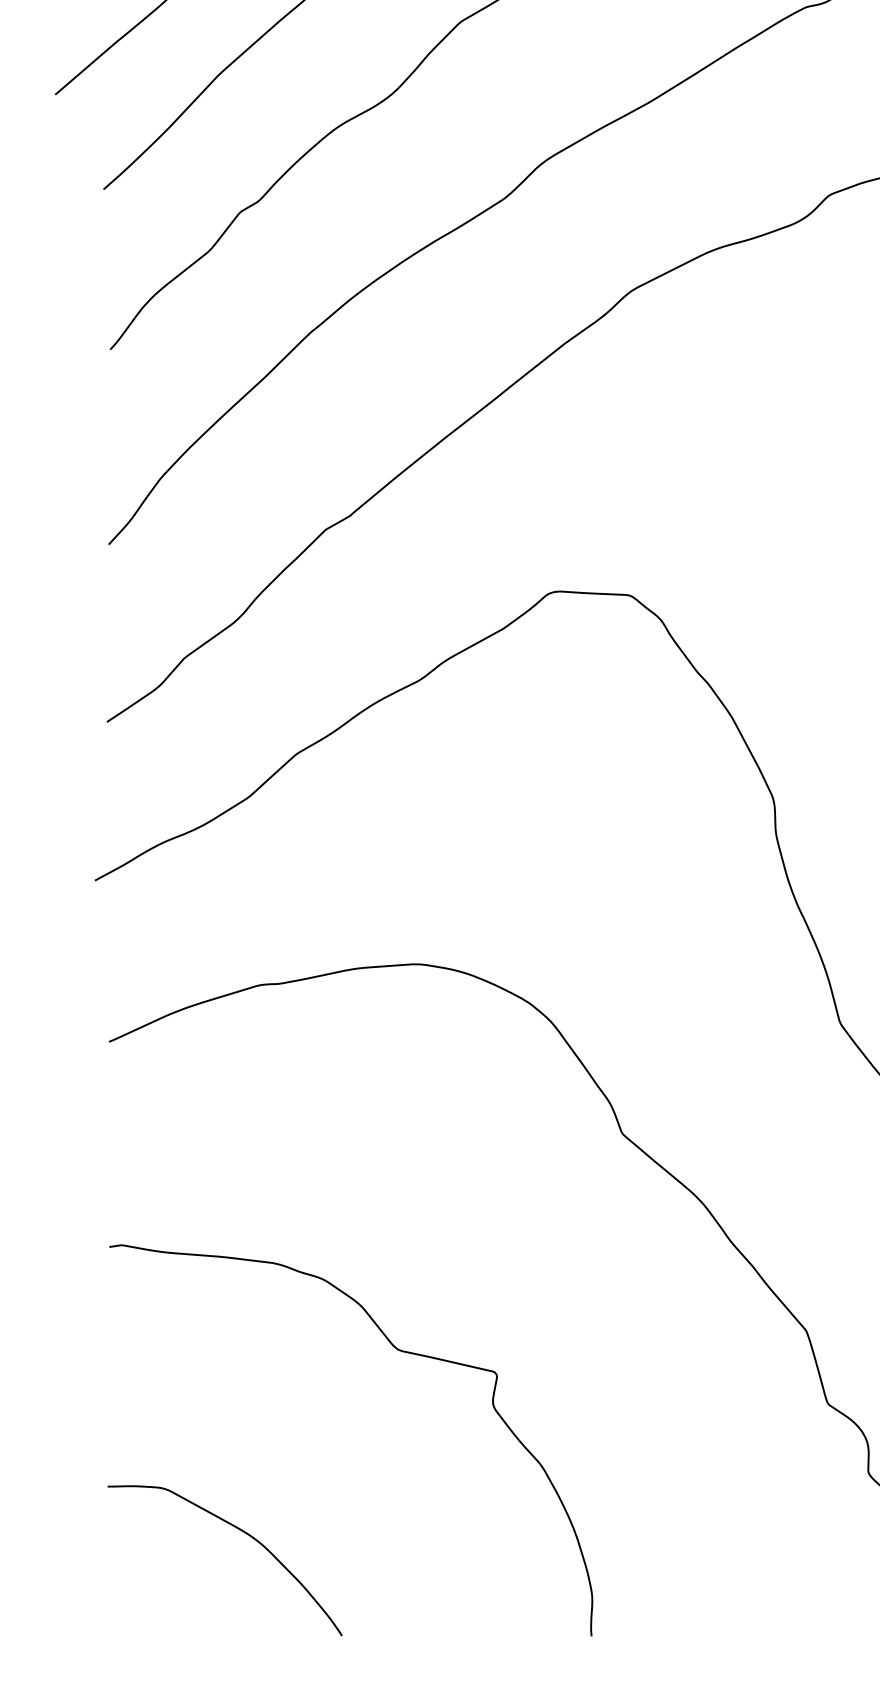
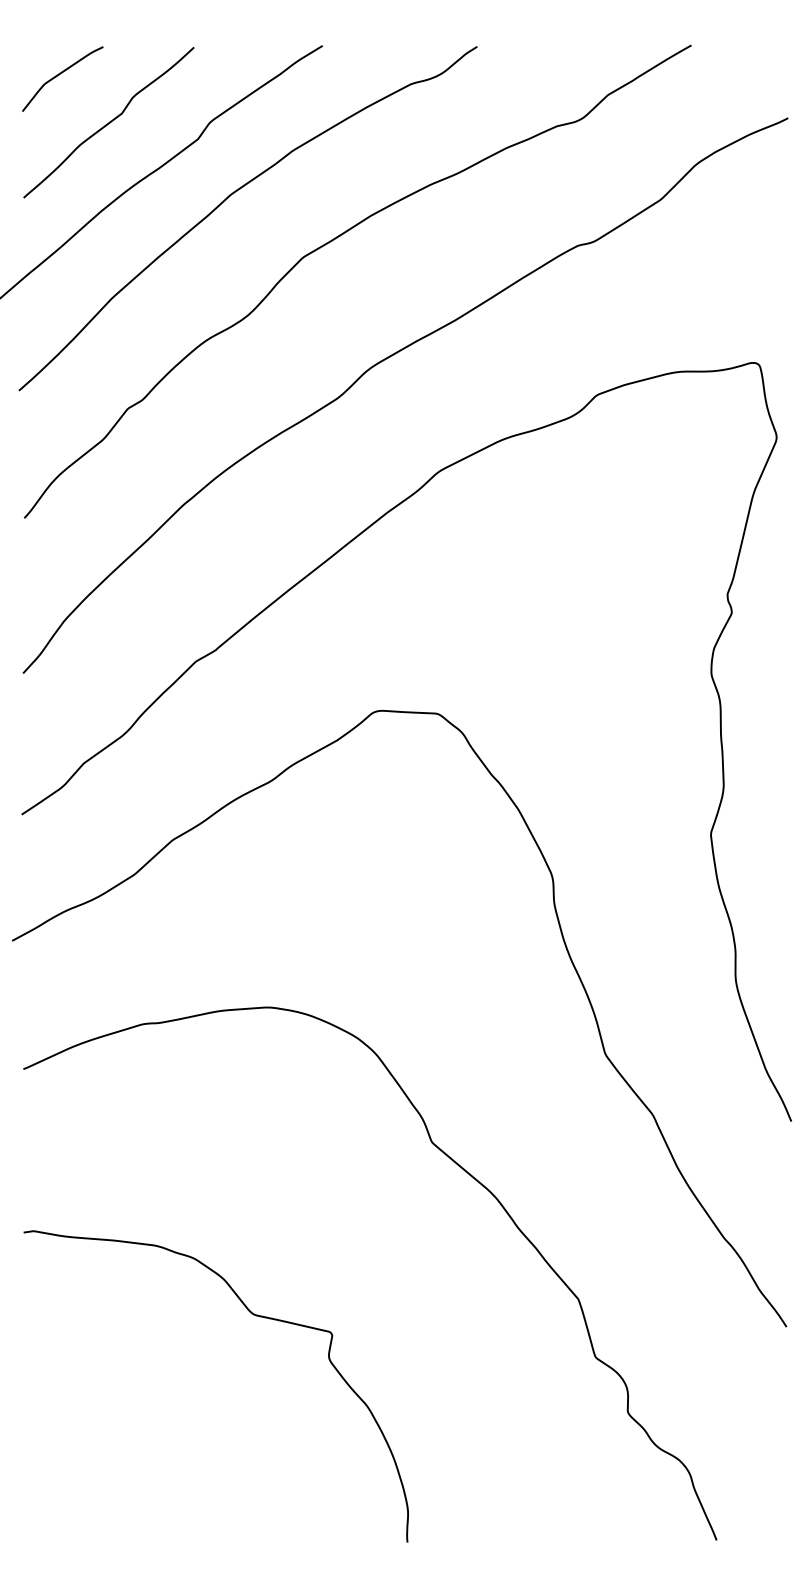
curve: (243, 1533) -> (130, 1460), removed

